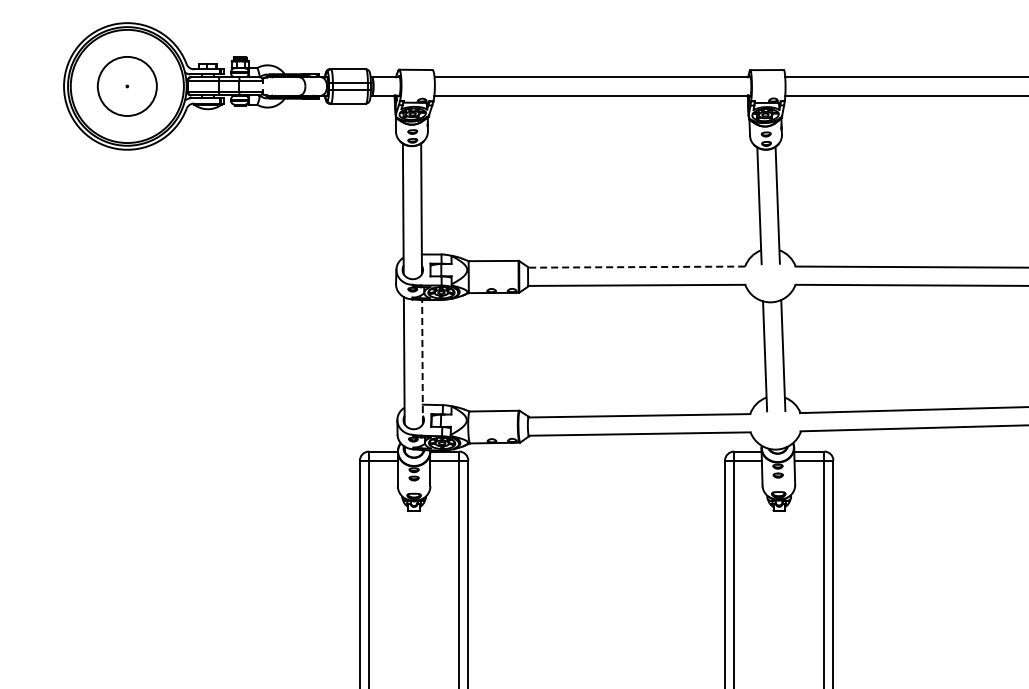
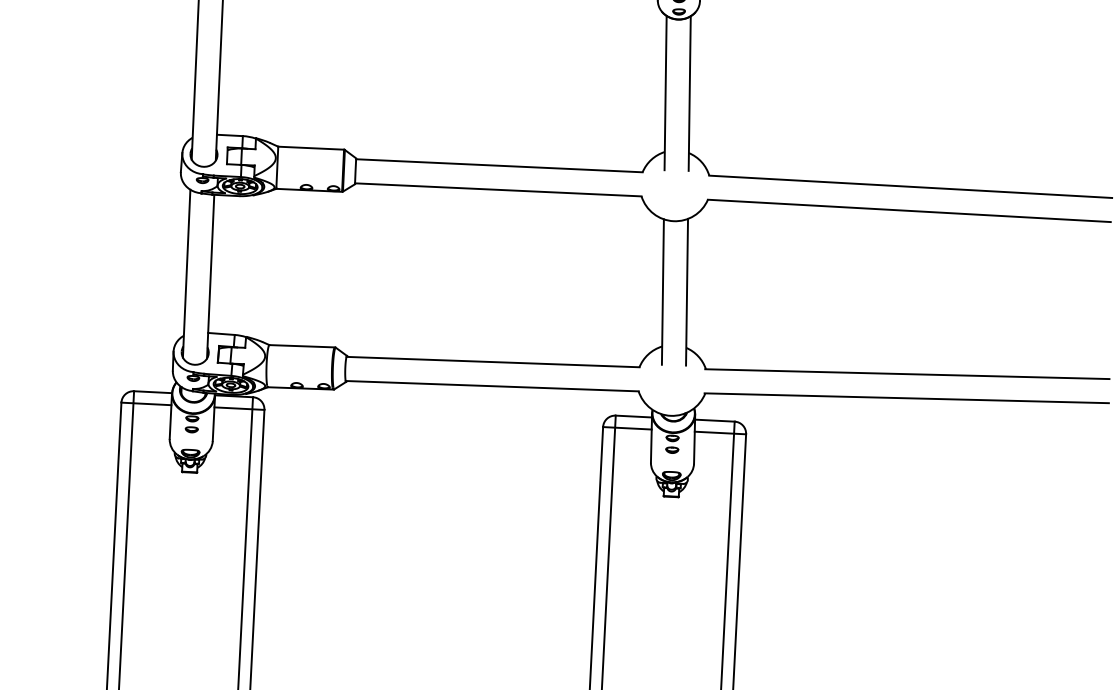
line: (636, 267) -> (499, 166), dashed -> solid
line: (422, 361) -> (210, 275), dashed -> solid

